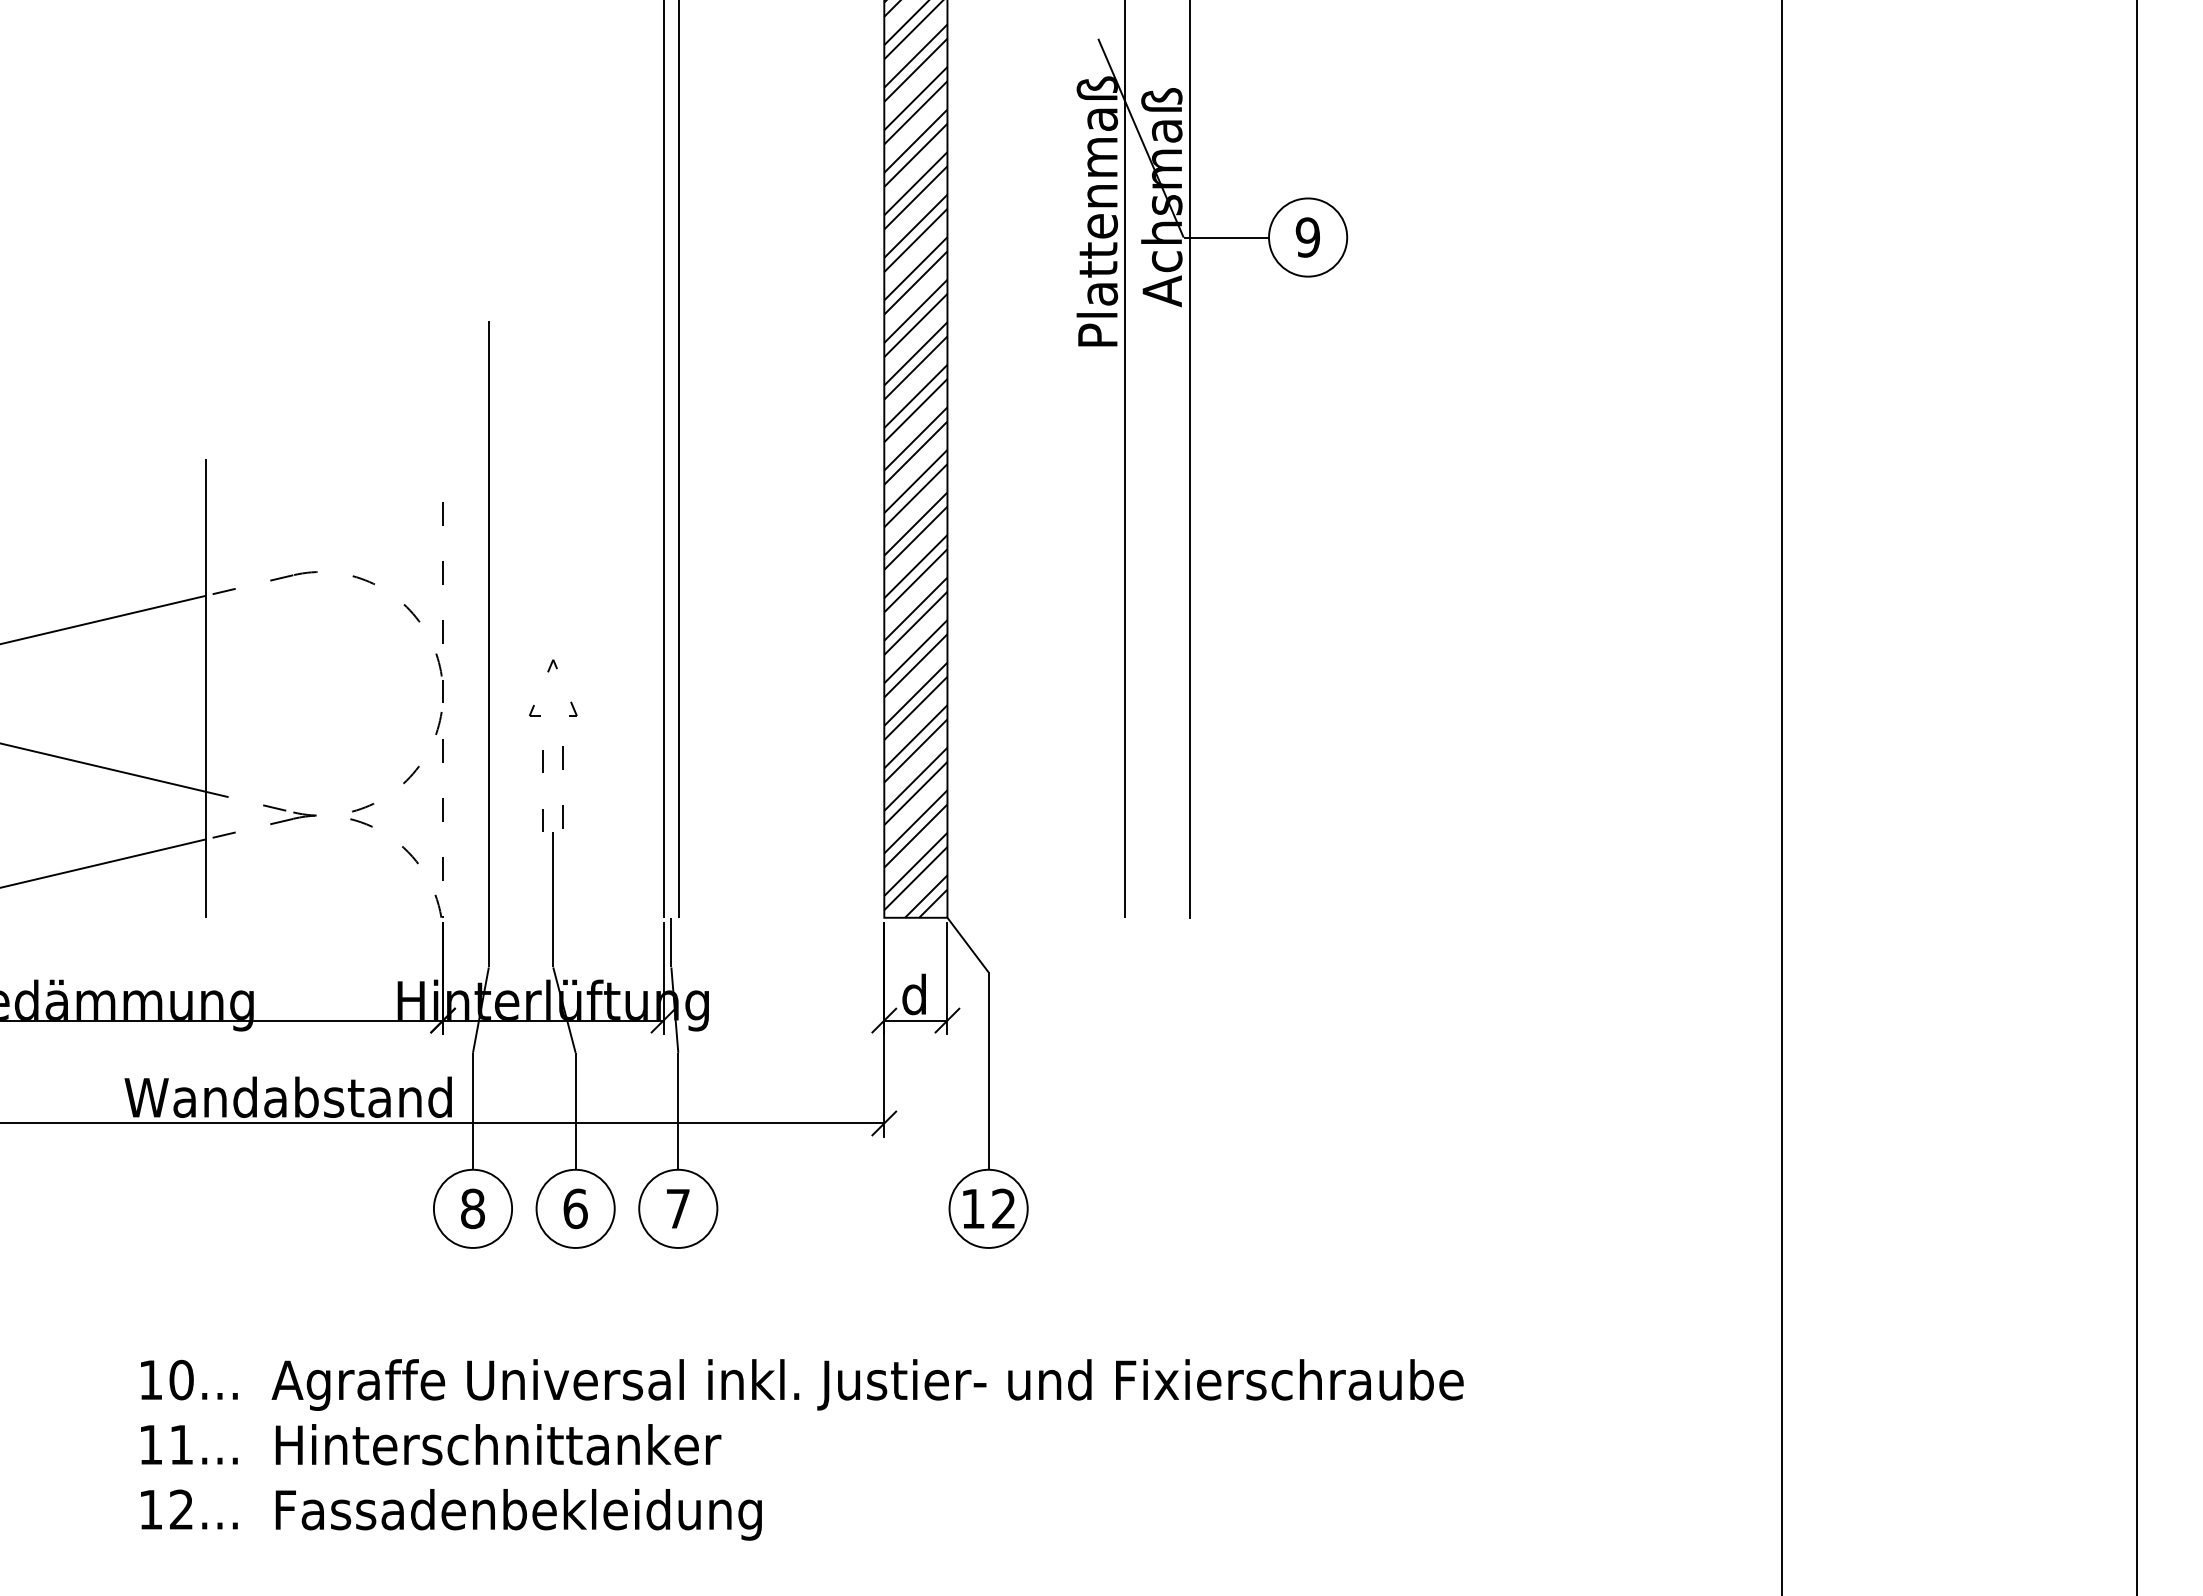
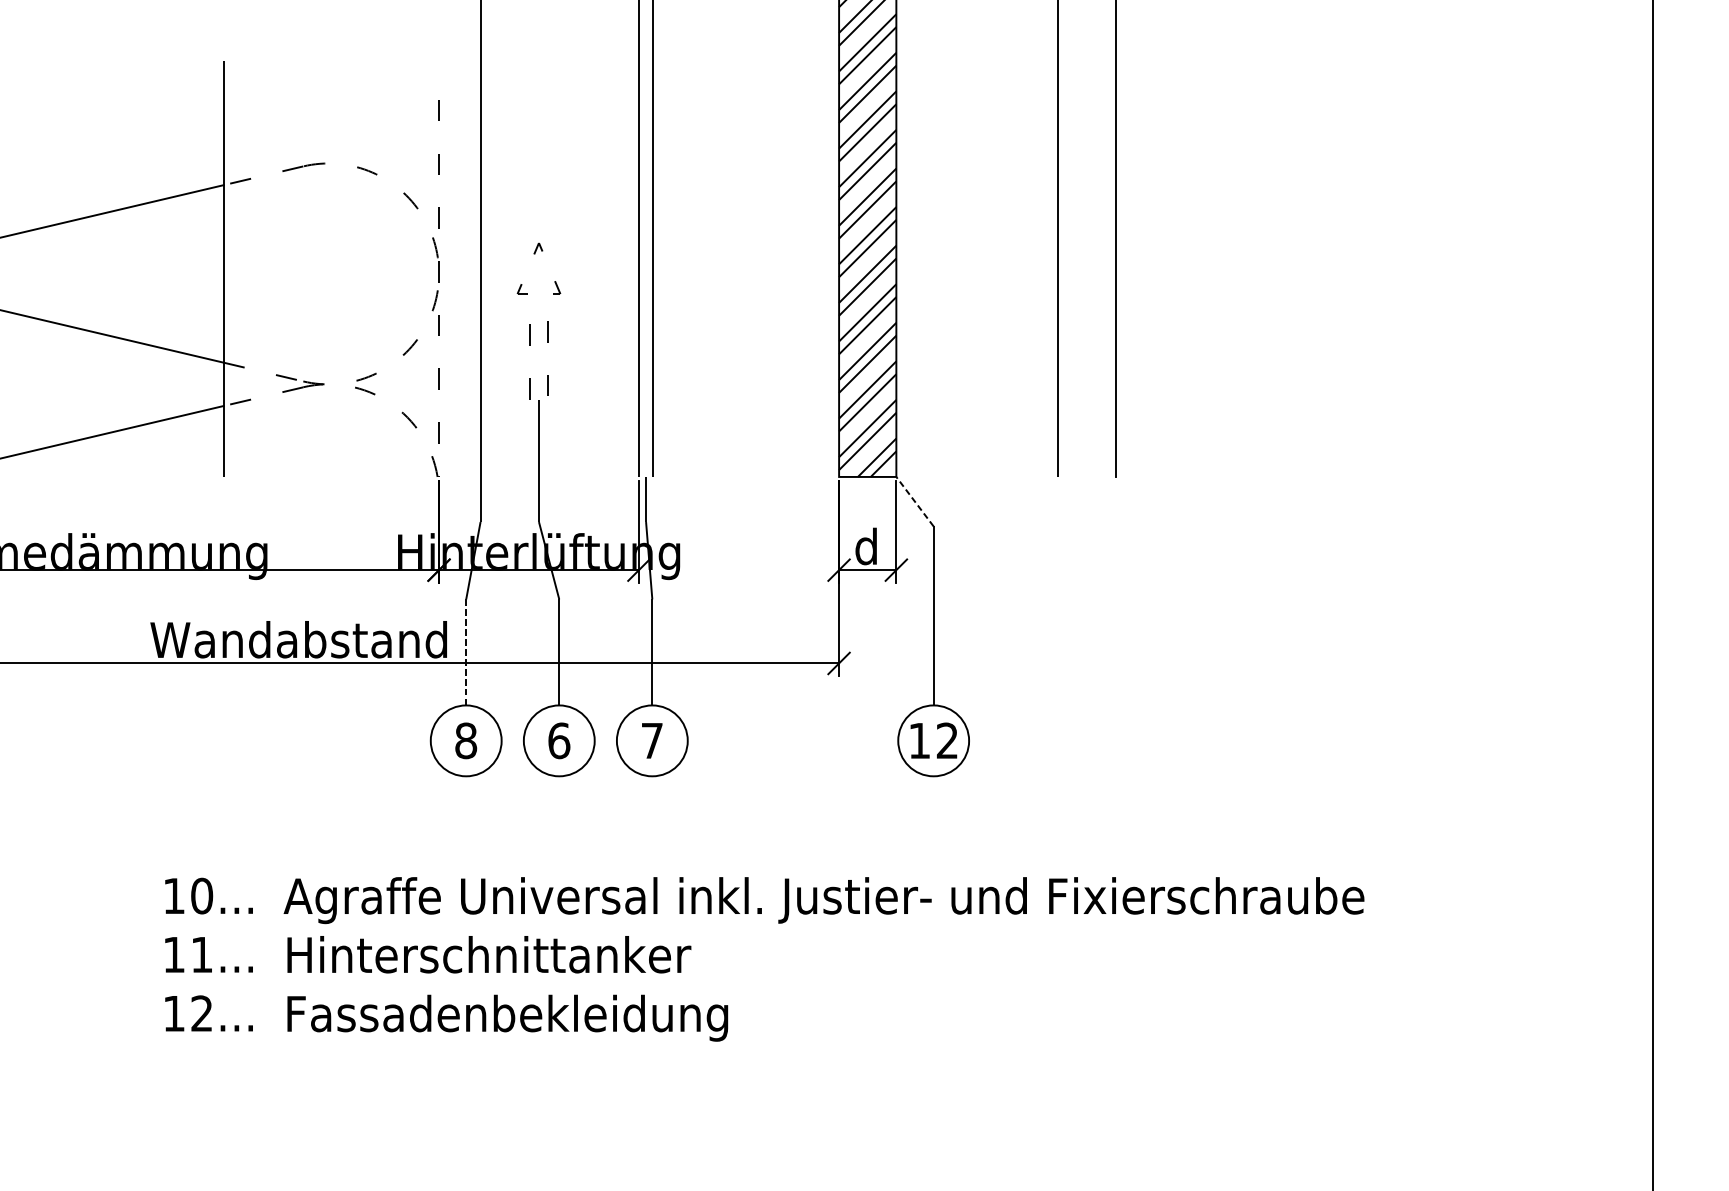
line: (967, 944) -> (914, 501), solid -> dashed
line: (473, 1110) -> (466, 651), solid -> dashed

